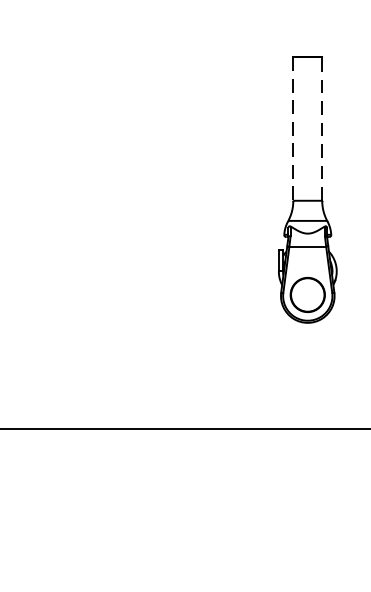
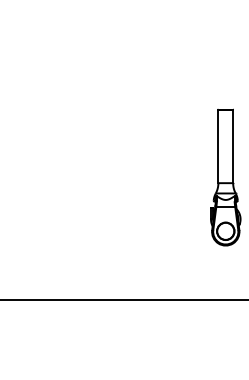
line: (293, 129) -> (218, 146), dashed -> solid
line: (322, 129) -> (233, 146), dashed -> solid

